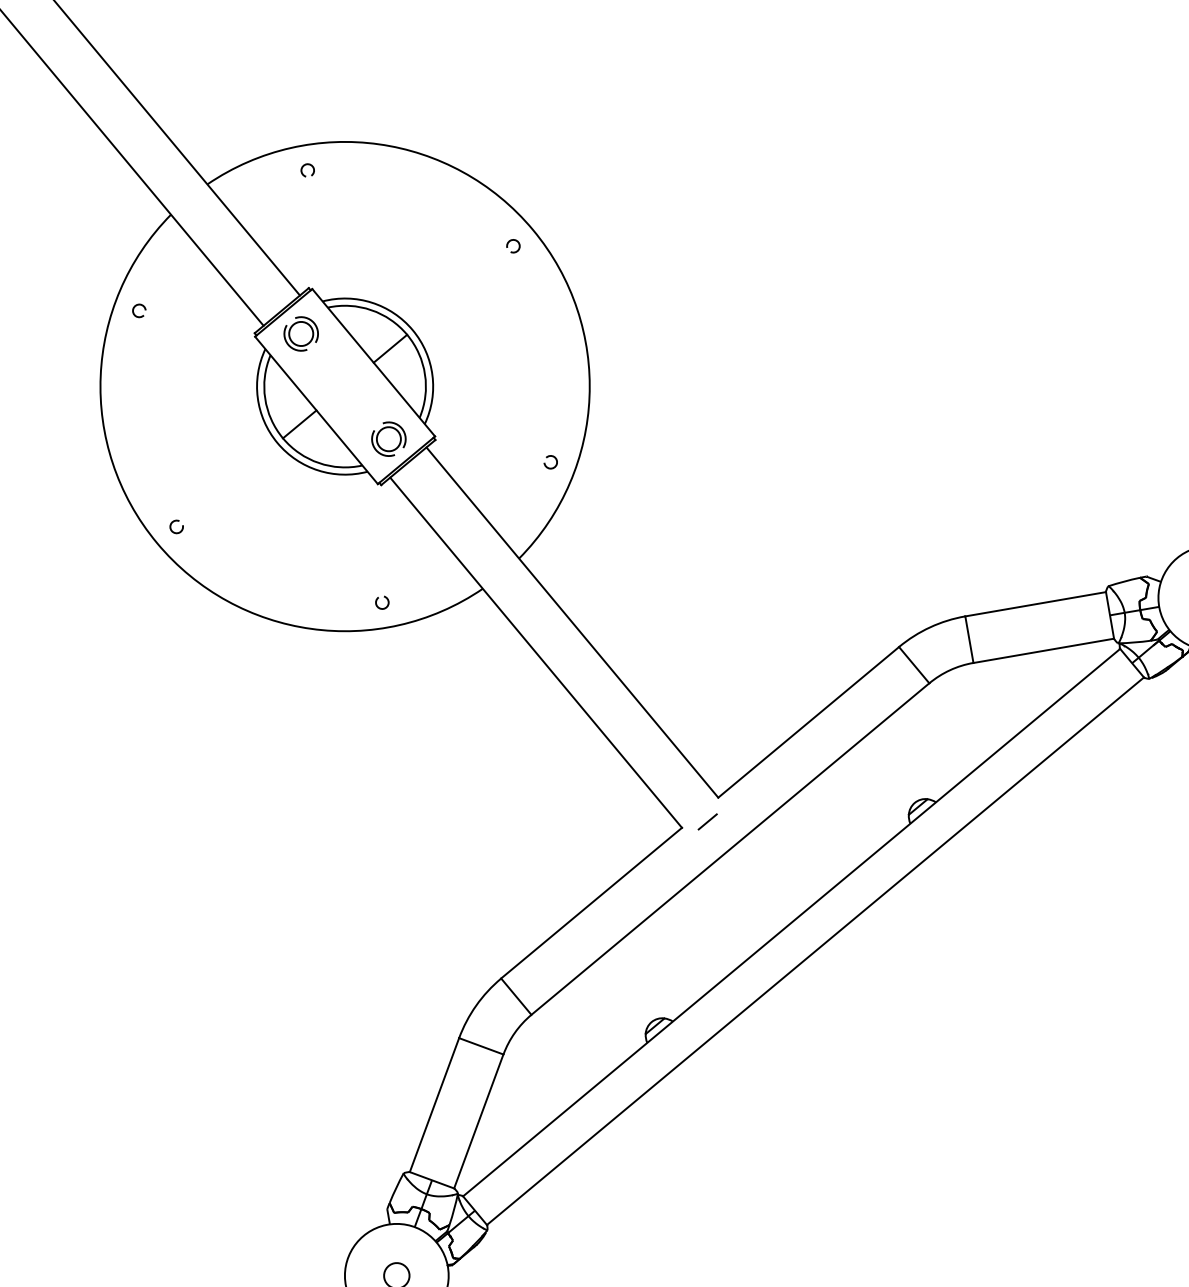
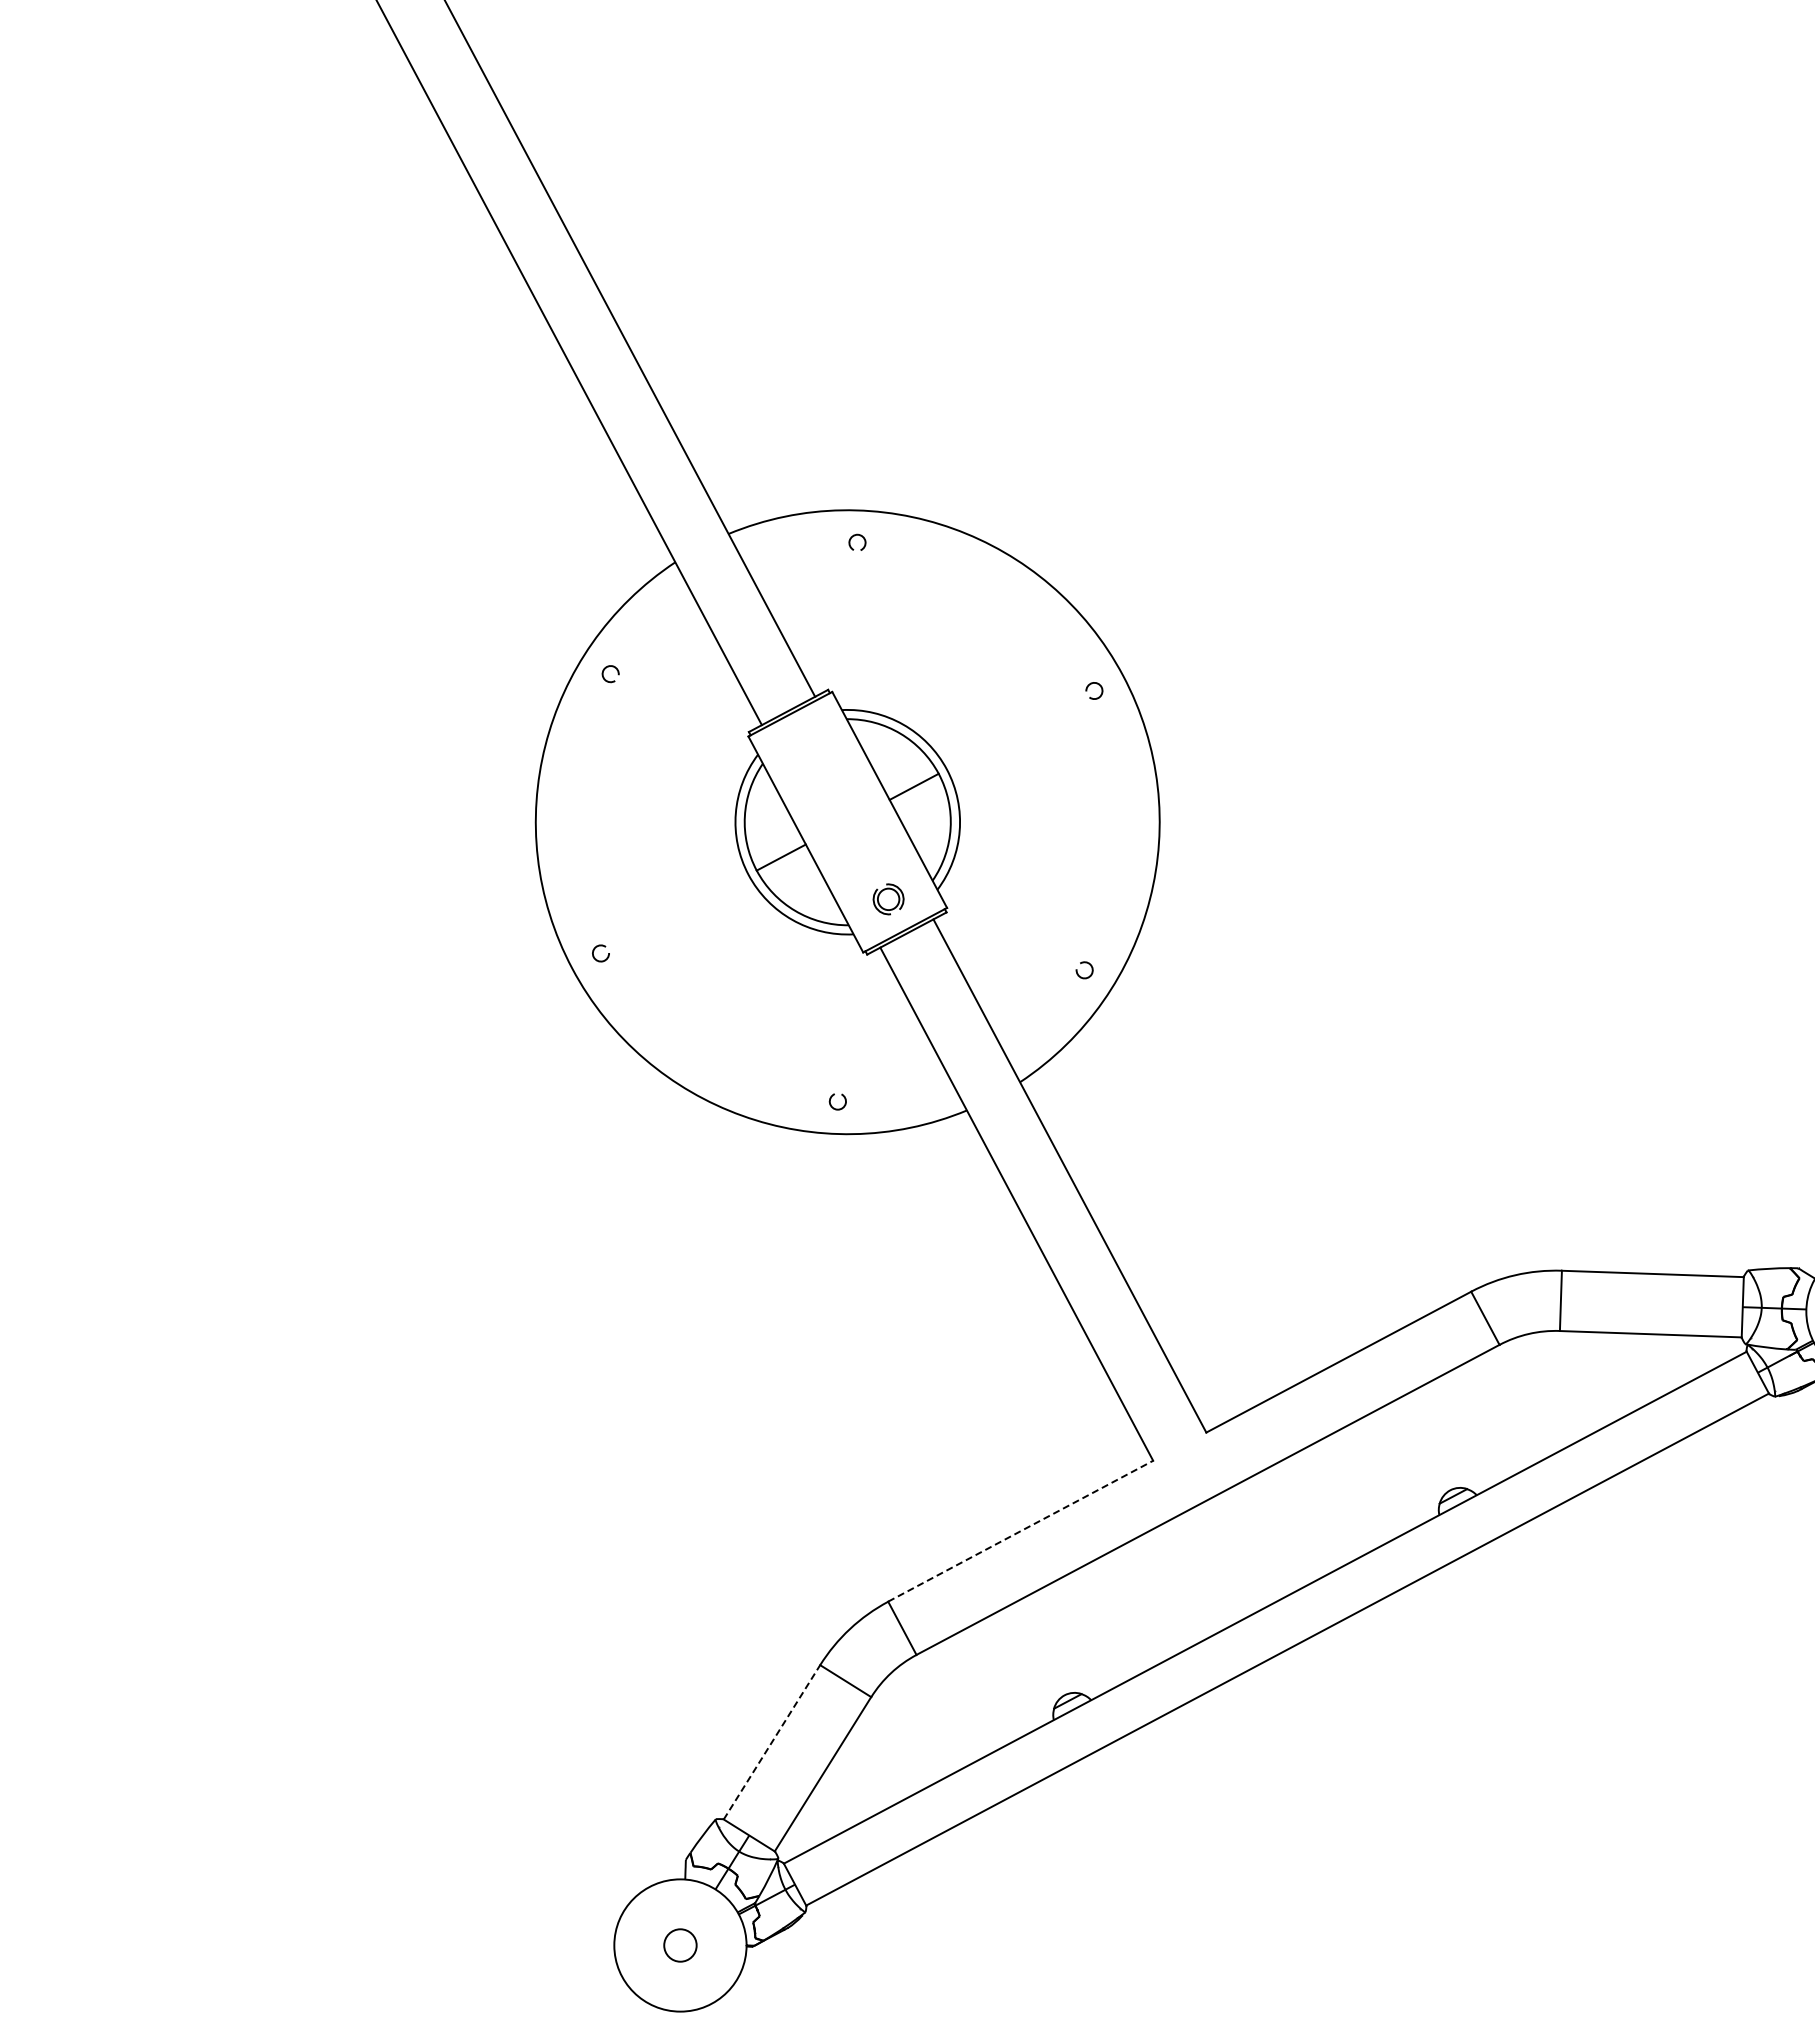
part: (300, 333) -> (806, 744), removed
part: (388, 439) -> (888, 899), size x0.7
line: (707, 822) -> (1186, 1460), removed
line: (592, 902) -> (1021, 1530), solid -> dashed
line: (434, 1105) -> (771, 1742), solid -> dashed

